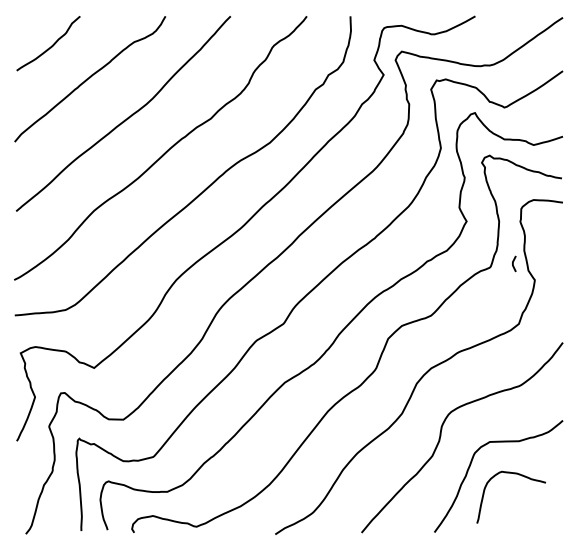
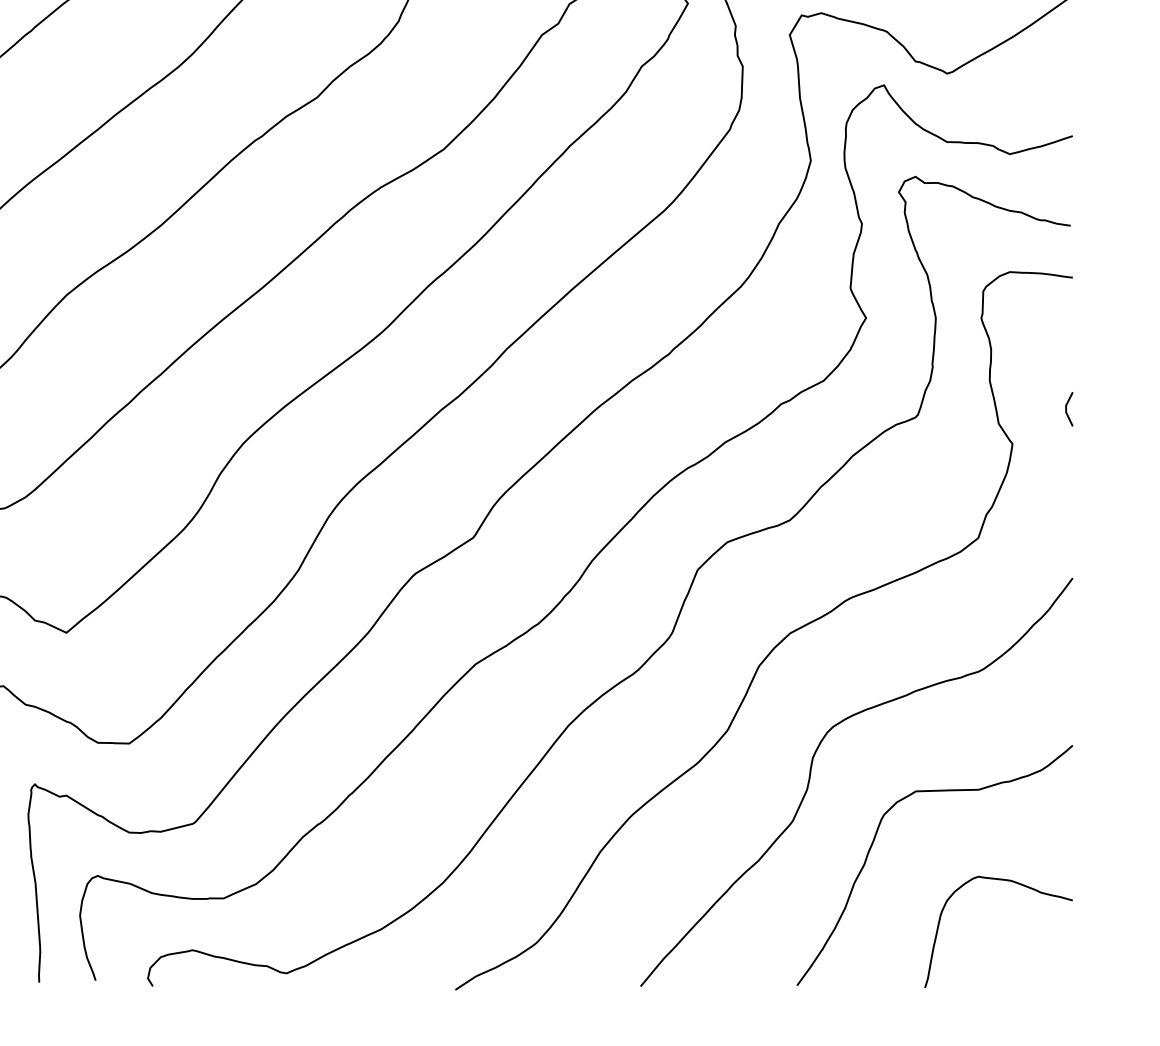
line: (513, 263) -> (1067, 408), moved
curve: (514, 474) -> (1005, 882), moved

